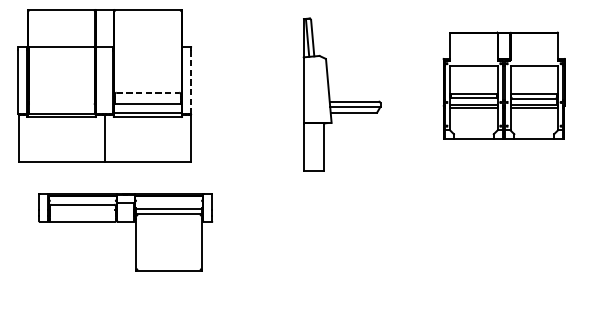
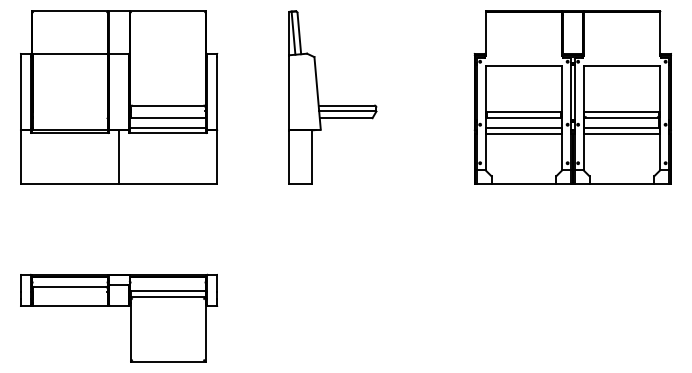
line: (191, 83) -> (217, 94), dashed -> solid
part: (503, 85) -> (572, 97), size x1.43
line: (148, 92) -> (168, 105), dashed -> solid
part: (341, 101) -> (332, 105), moved
part: (126, 222) -> (119, 306), moved

